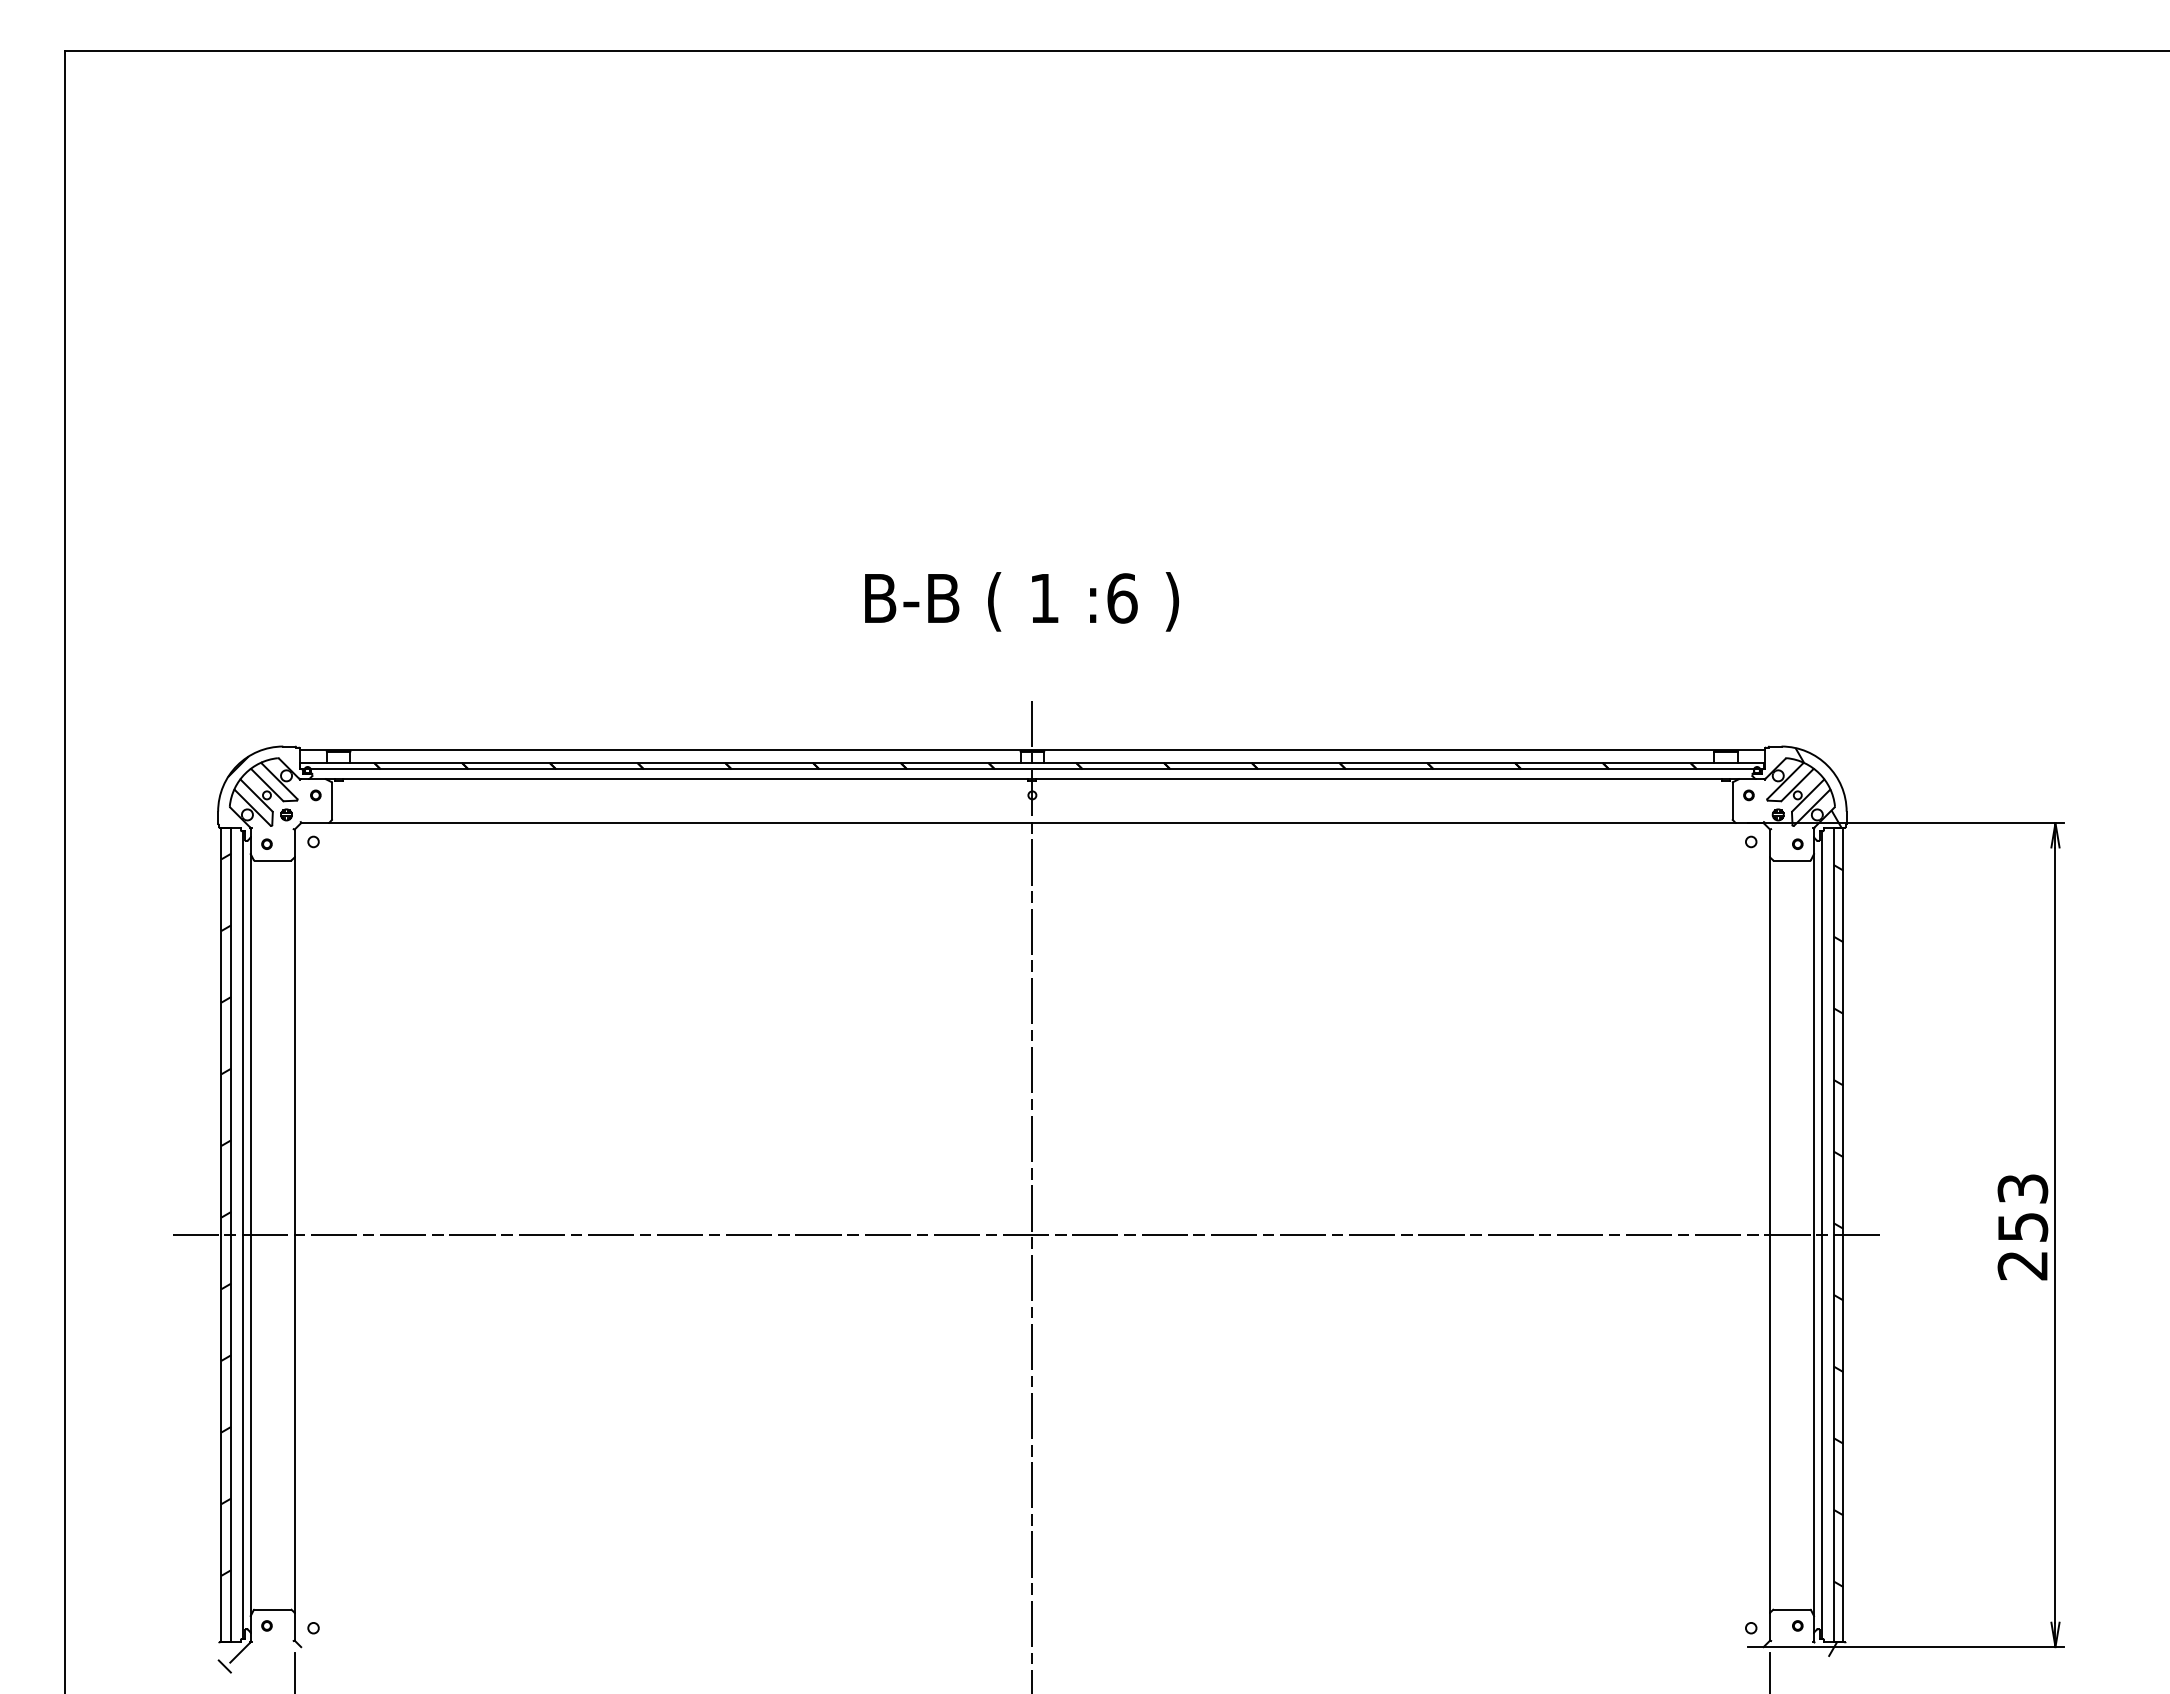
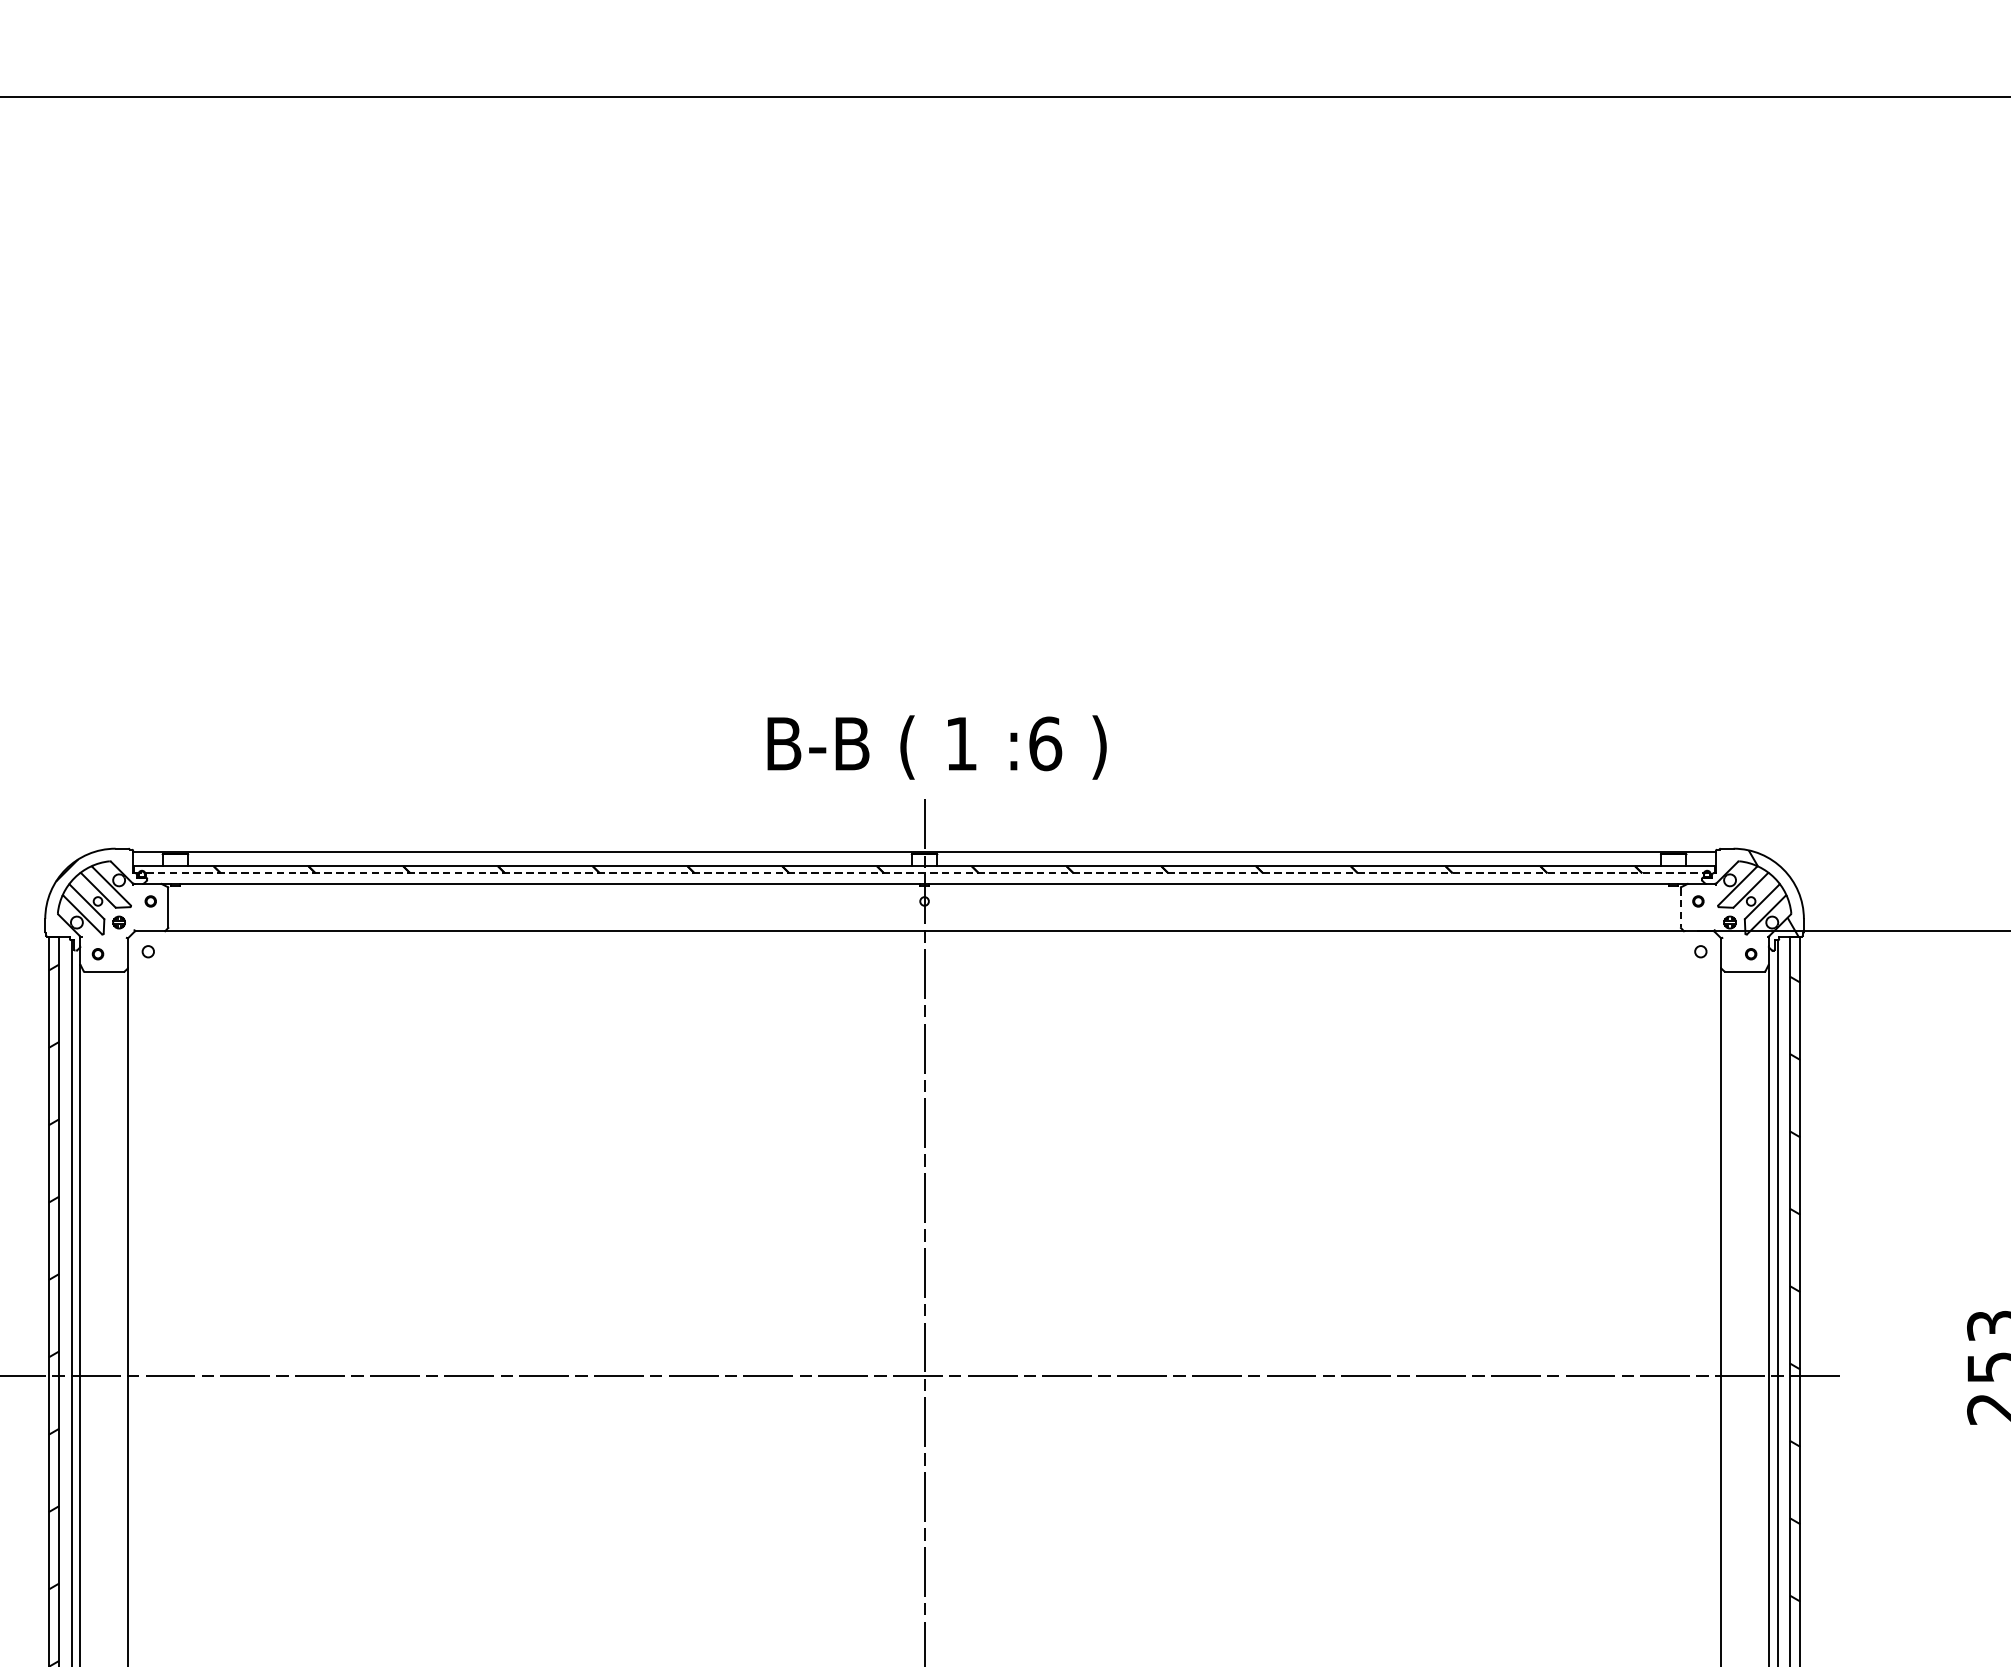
text: (1021, 601) -> (936, 747), moved
line: (1032, 769) -> (924, 873), solid -> dashed
line: (1732, 801) -> (1680, 908), solid -> dashed

